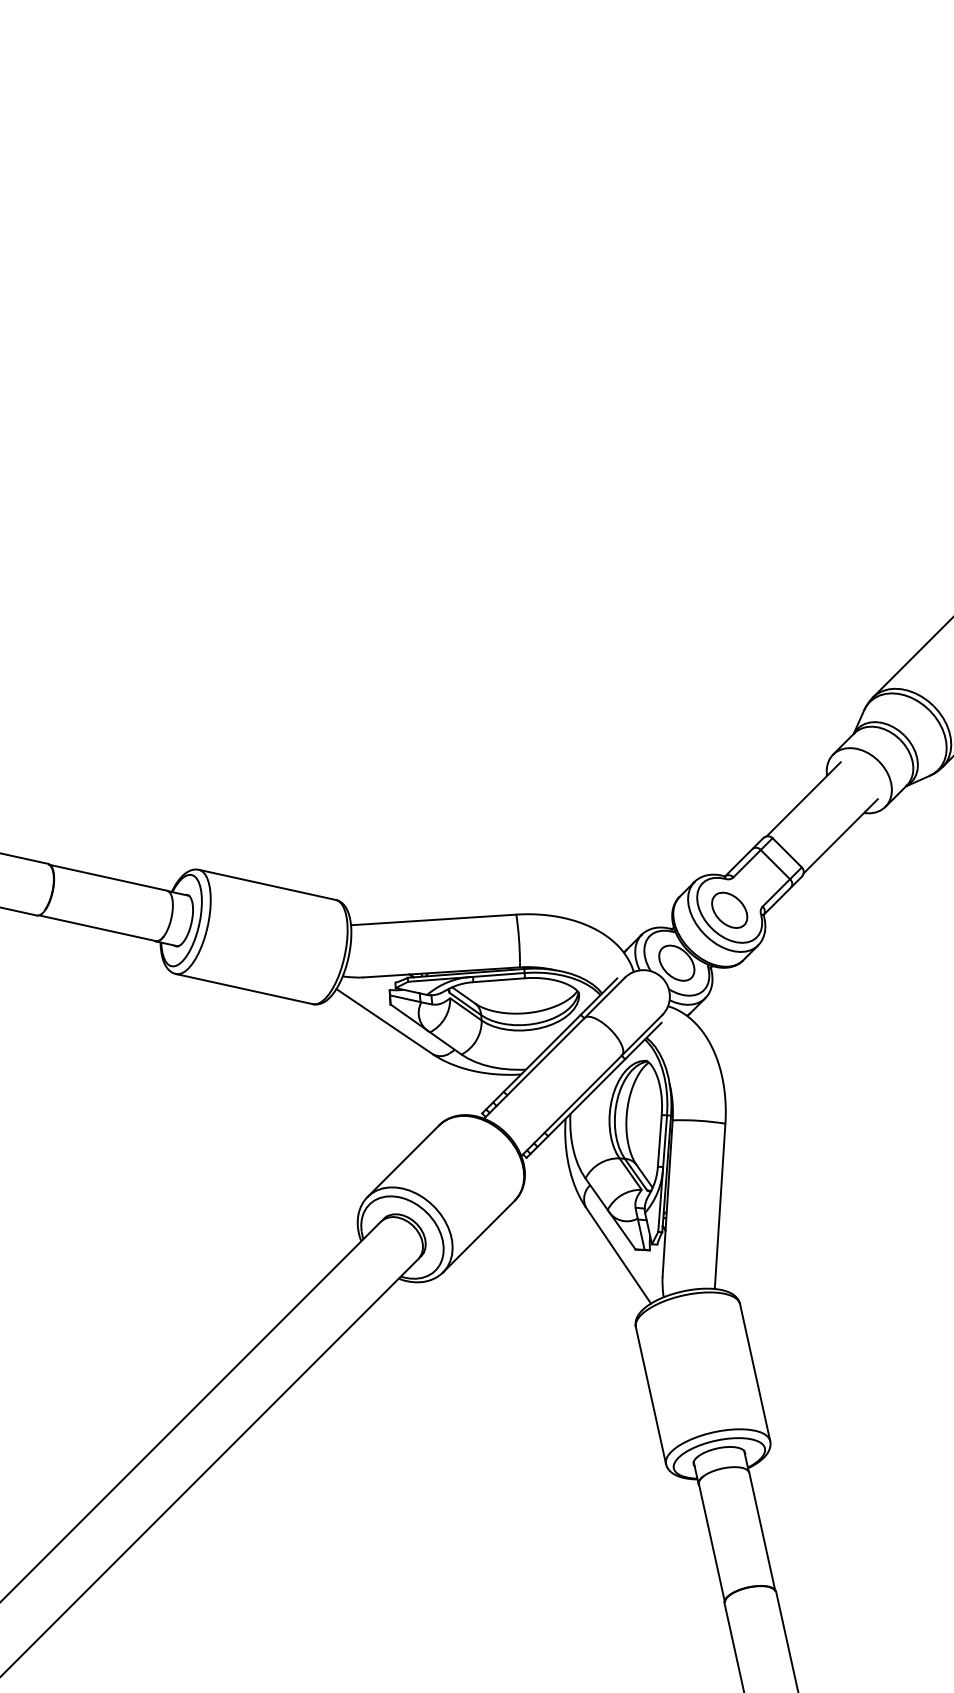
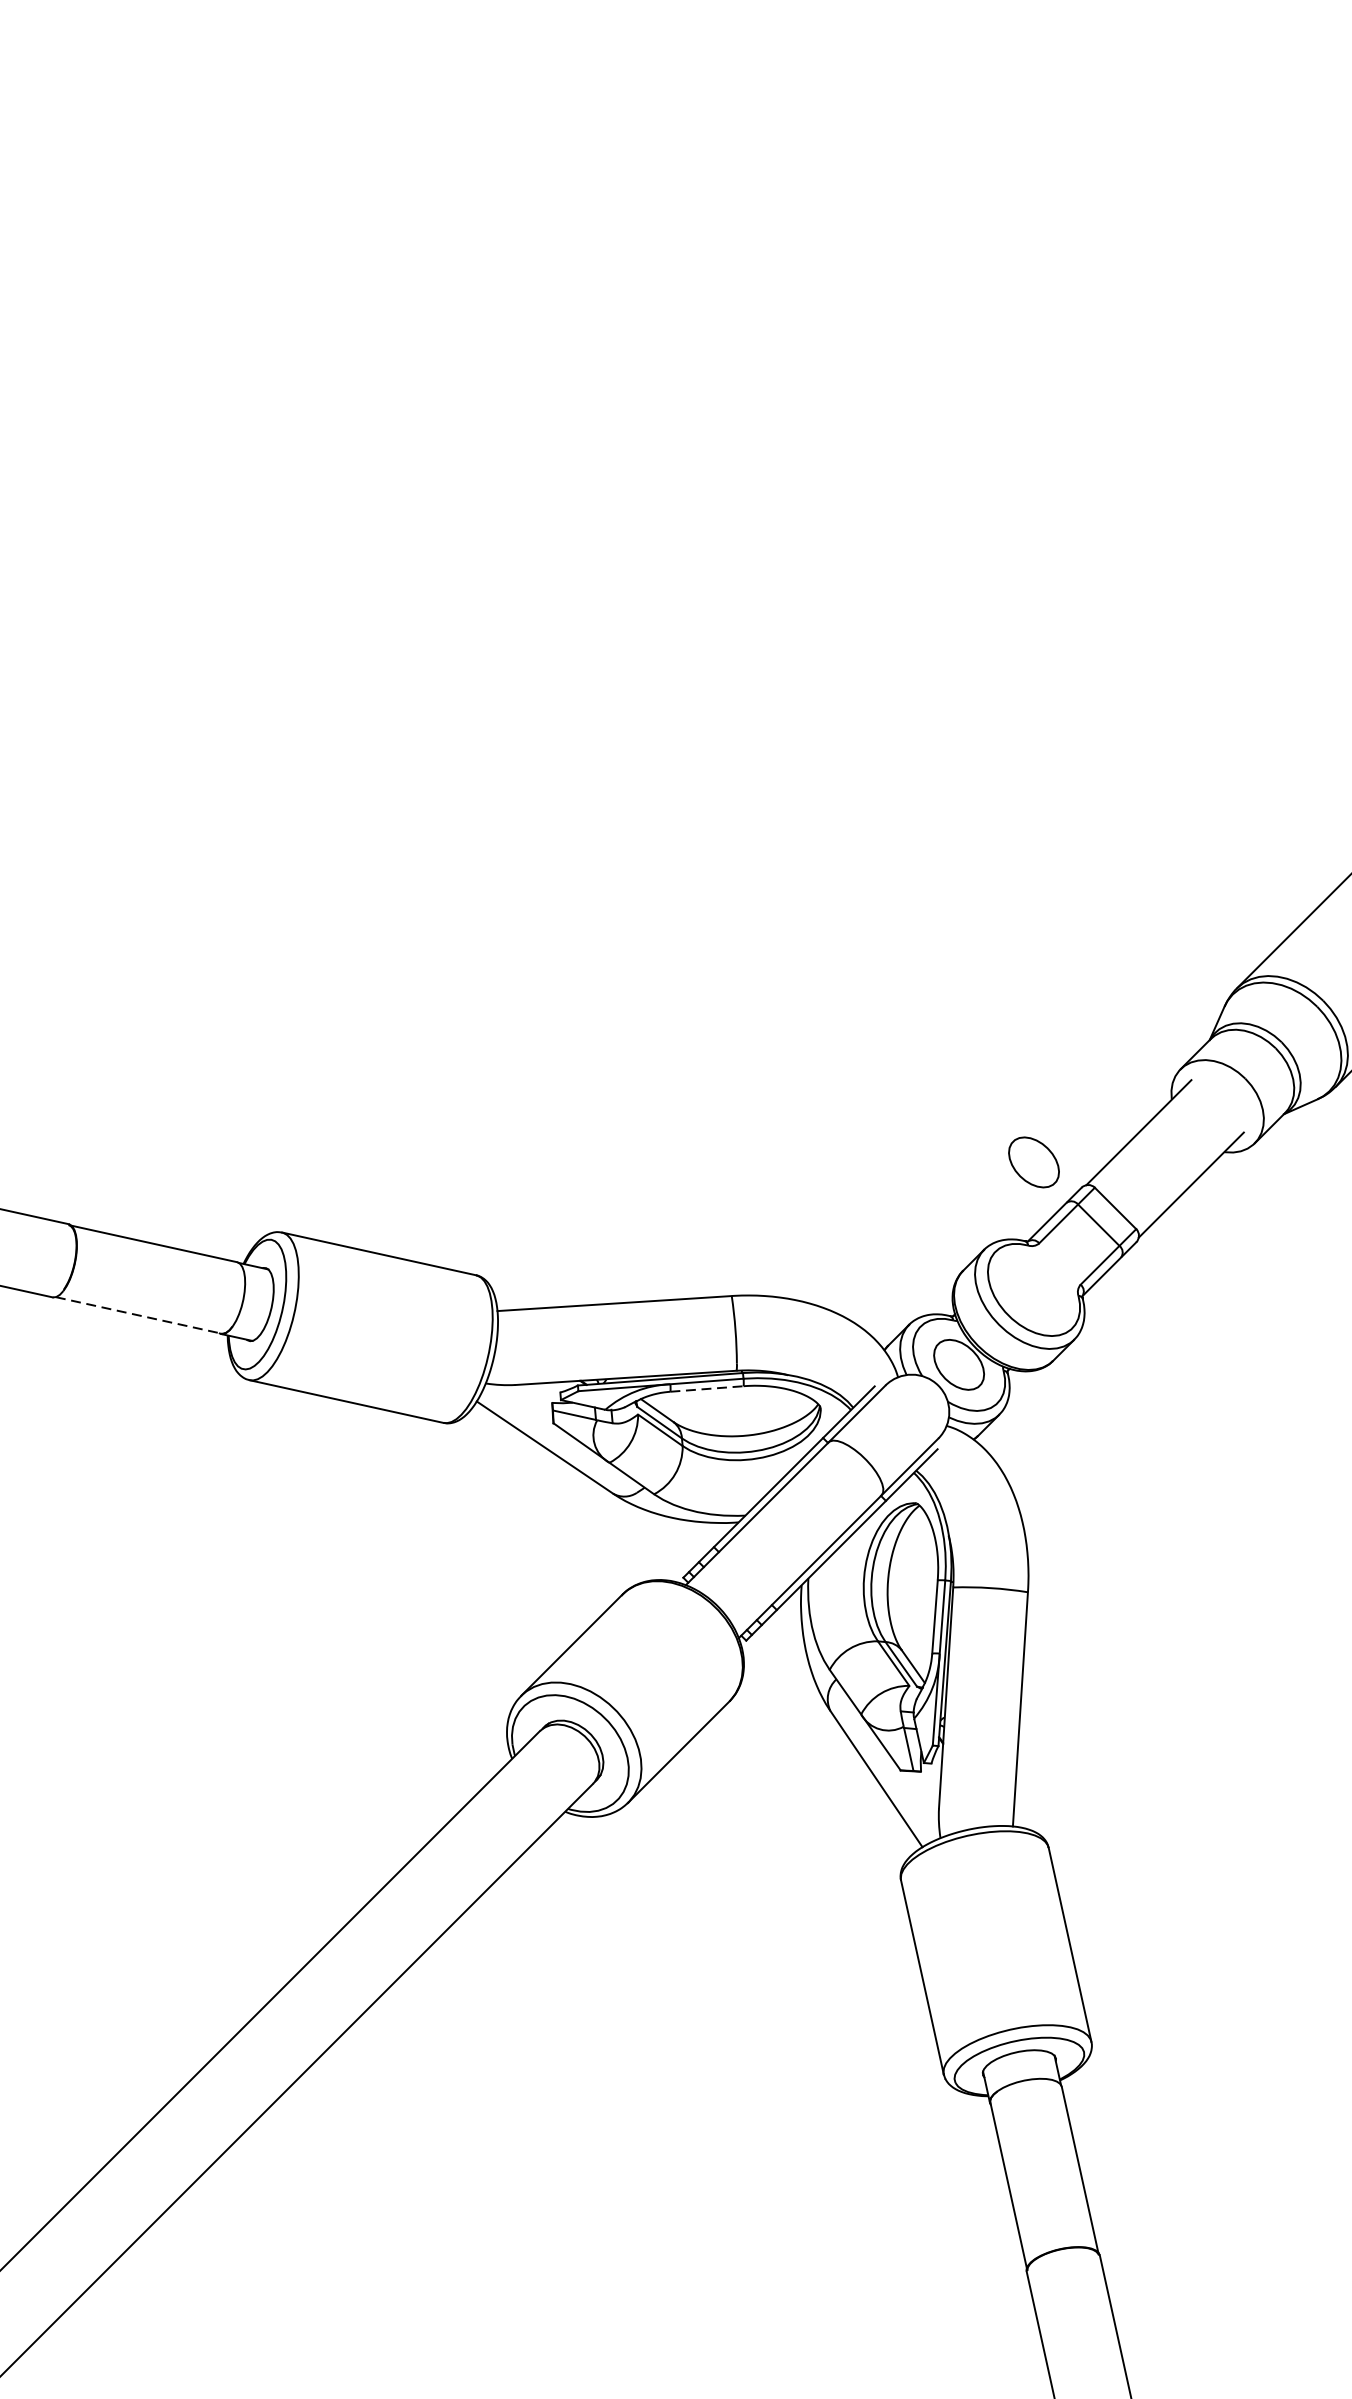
part: (729, 909) -> (1033, 1161), moved
line: (97, 928) -> (138, 1315), solid -> dashed
line: (498, 980) -> (706, 1389), solid -> dashed

